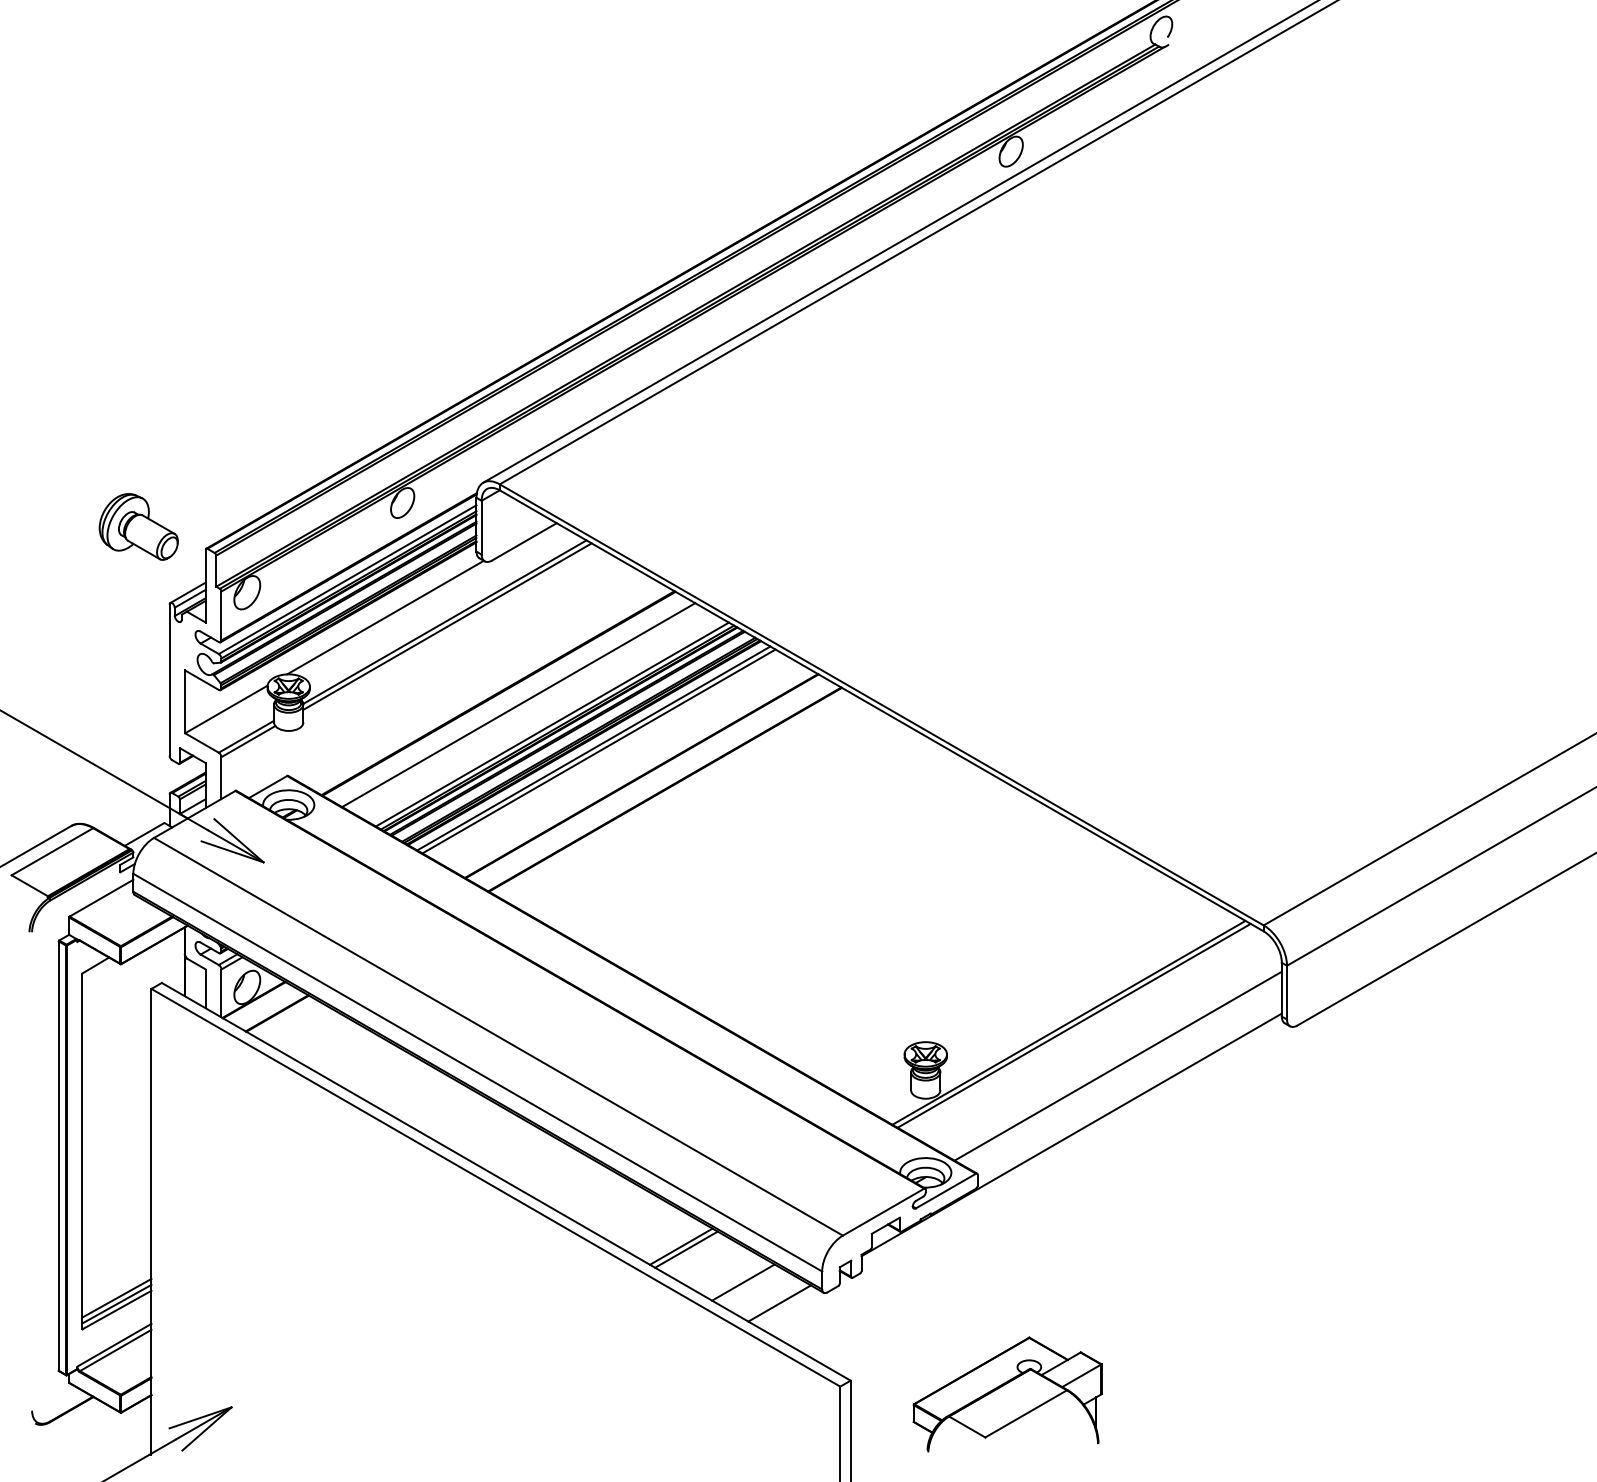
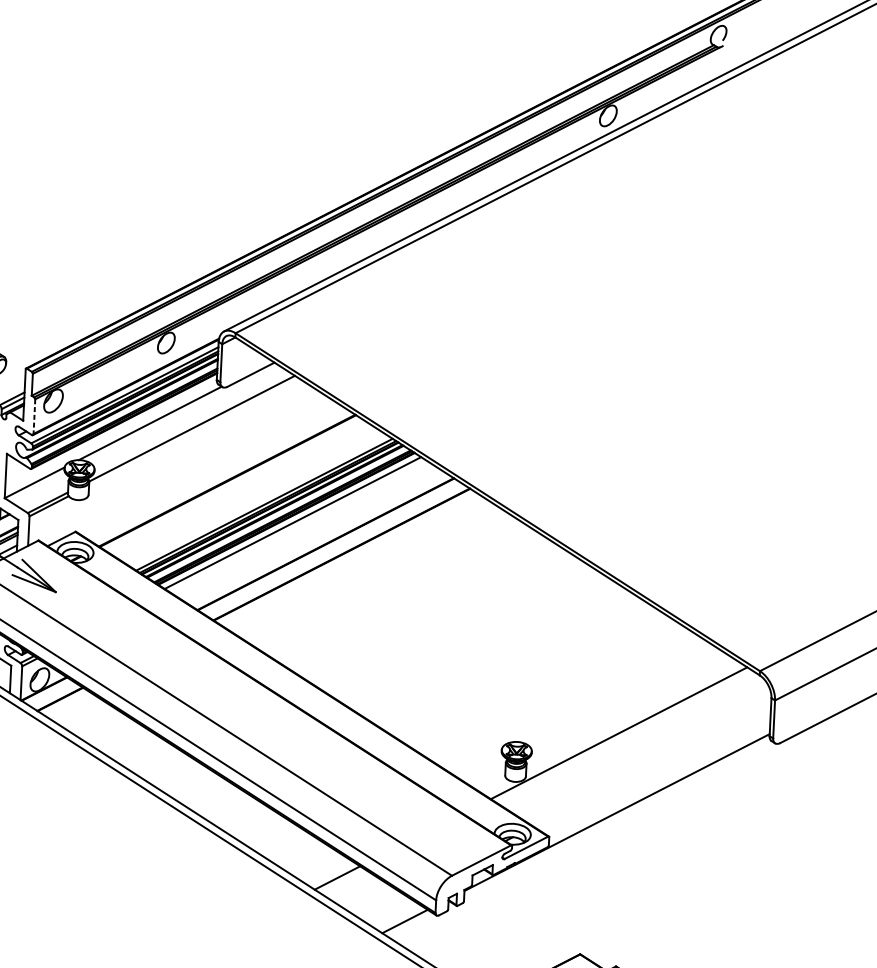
line: (221, 616) -> (34, 416), solid -> dashed
line: (447, 626) -> (193, 431), removed
line: (518, 705) -> (241, 490), removed
line: (598, 751) -> (296, 525), removed
line: (1073, 1025) -> (622, 735), removed
line: (1117, 1065) -> (651, 765), removed
line: (686, 1249) -> (341, 880), removed
line: (743, 1282) -> (380, 905), removed

